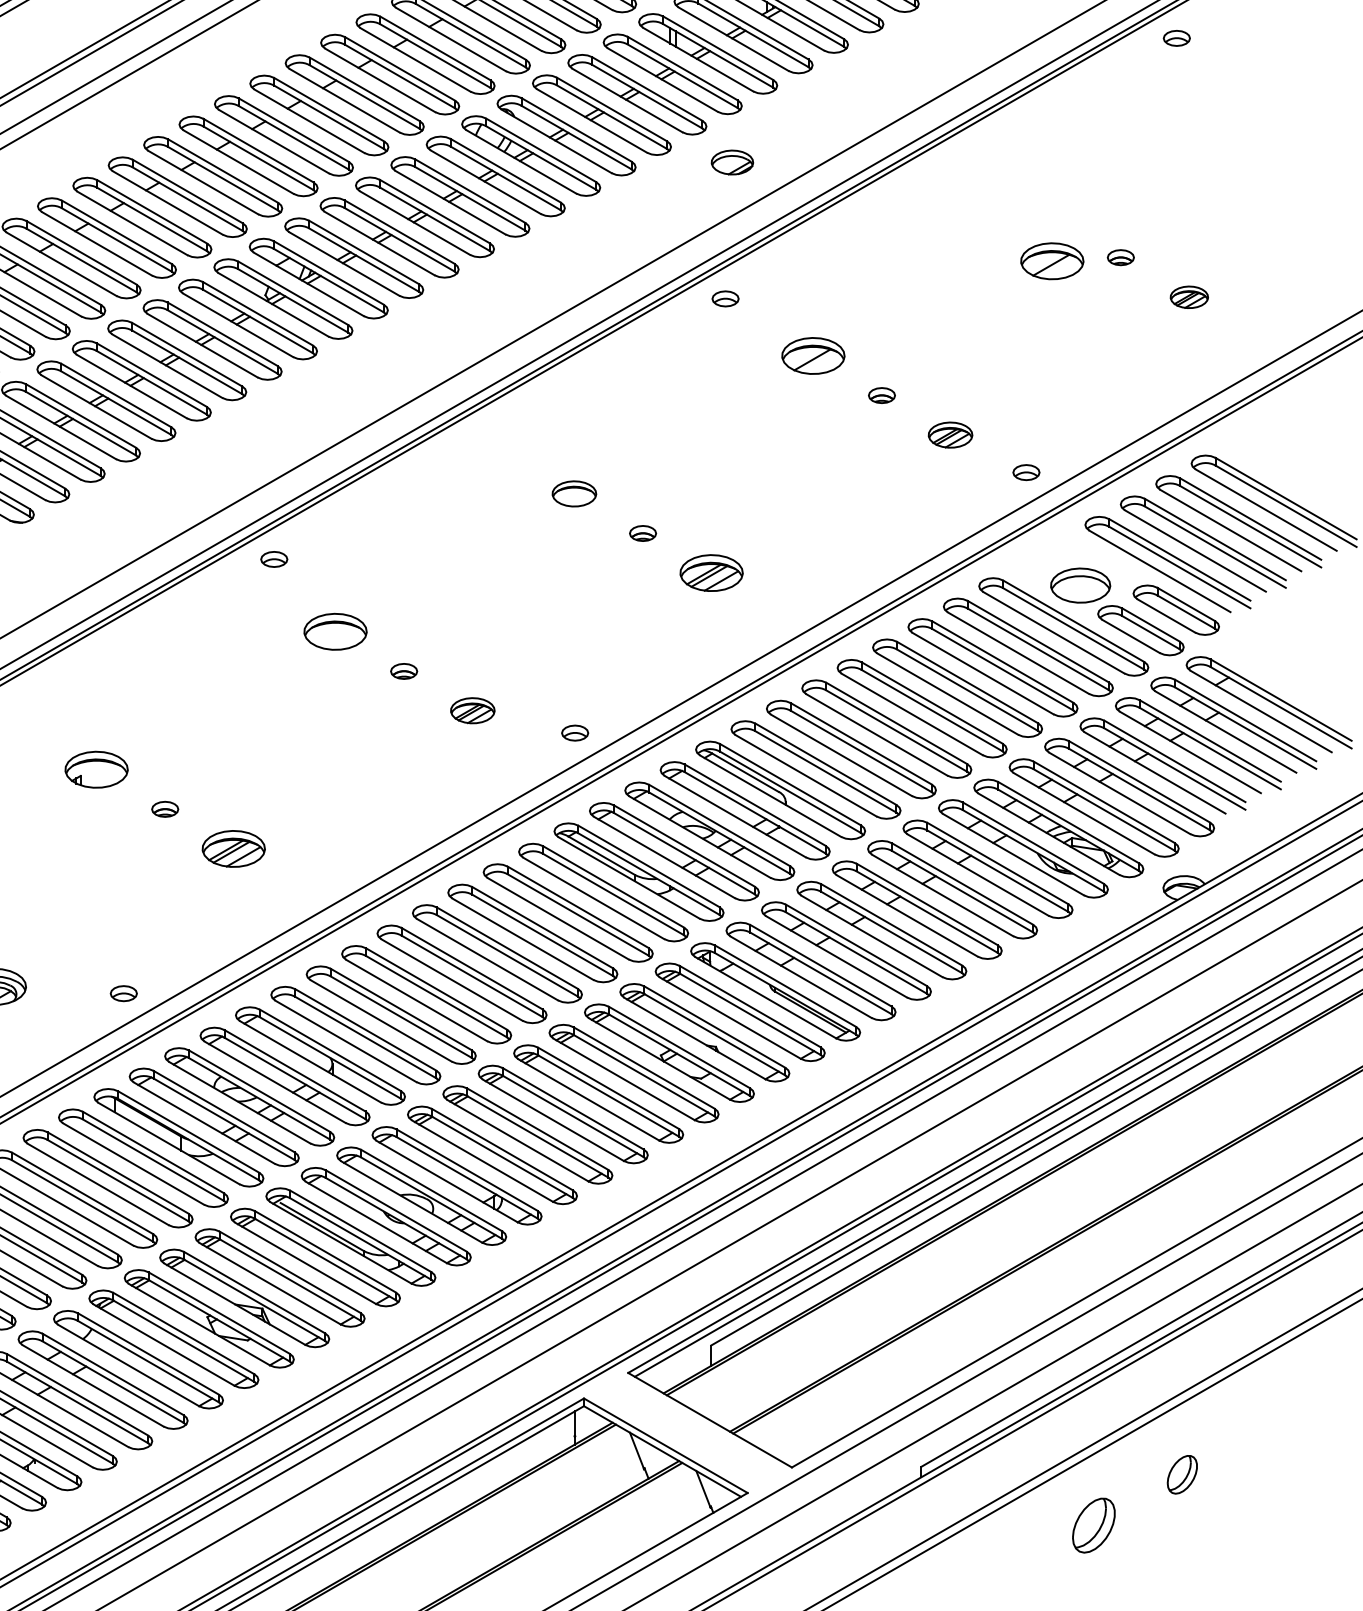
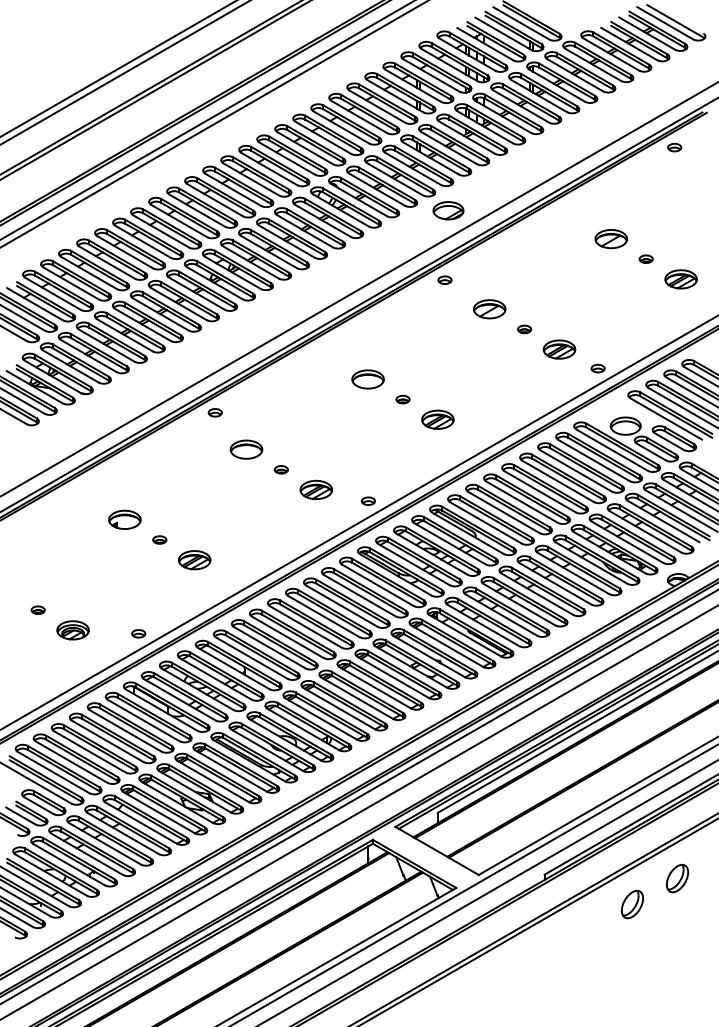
part: (732, 161) -> (448, 210), size x1.43
part: (1052, 262) -> (611, 239), moved
part: (1188, 297) -> (680, 279), size x1.67
part: (950, 435) -> (559, 349), size x1.43
part: (573, 493) -> (367, 379), size x1.43
part: (473, 710) -> (316, 489), size x1.43
part: (1182, 1474) -> (677, 878), size x1.43

